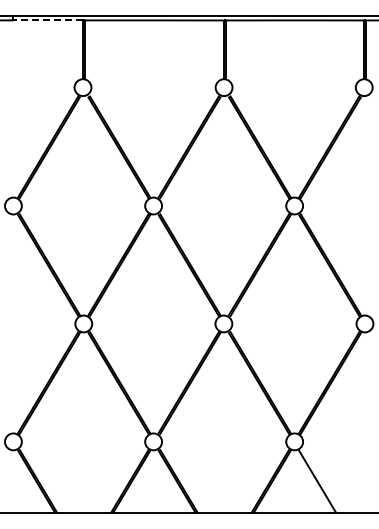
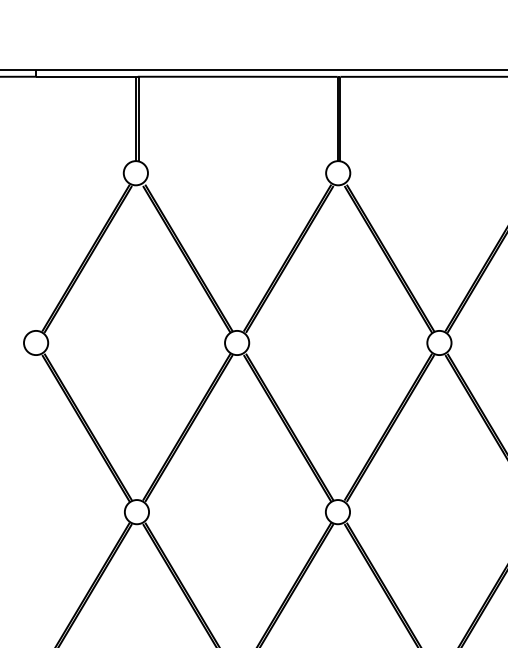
line: (47, 20) -> (84, 76), dashed -> solid

